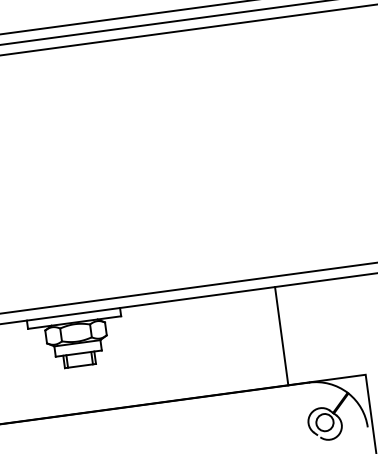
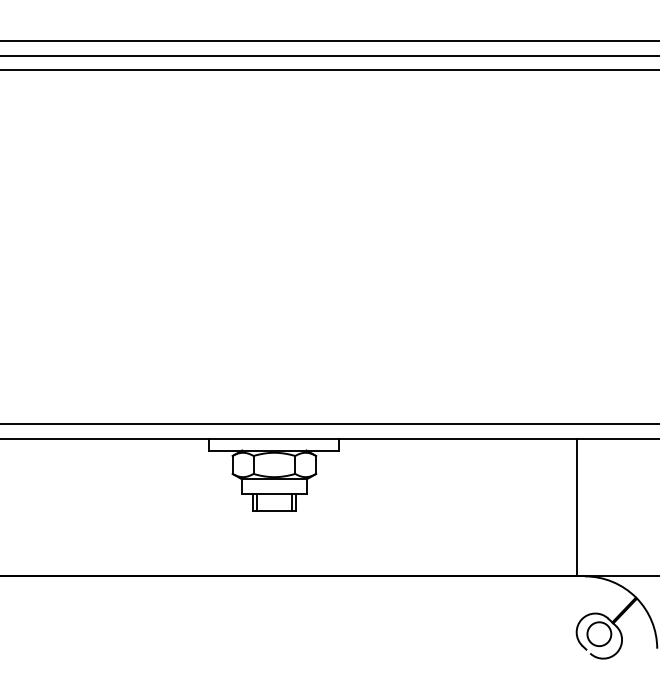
line: (281, 336) -> (576, 507), moved

